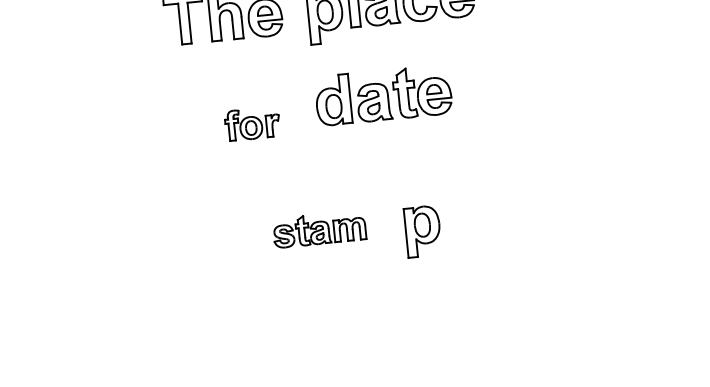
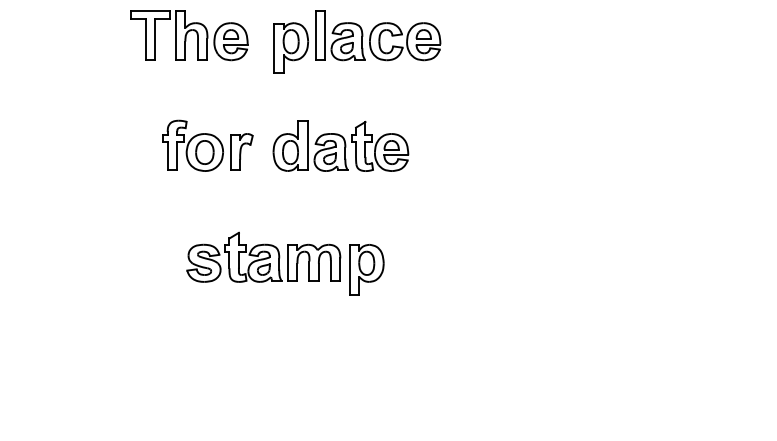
part: (383, 94) -> (340, 145), moved
part: (252, 123) -> (207, 145), size x1.67
part: (319, 228) -> (263, 256), size x1.67

